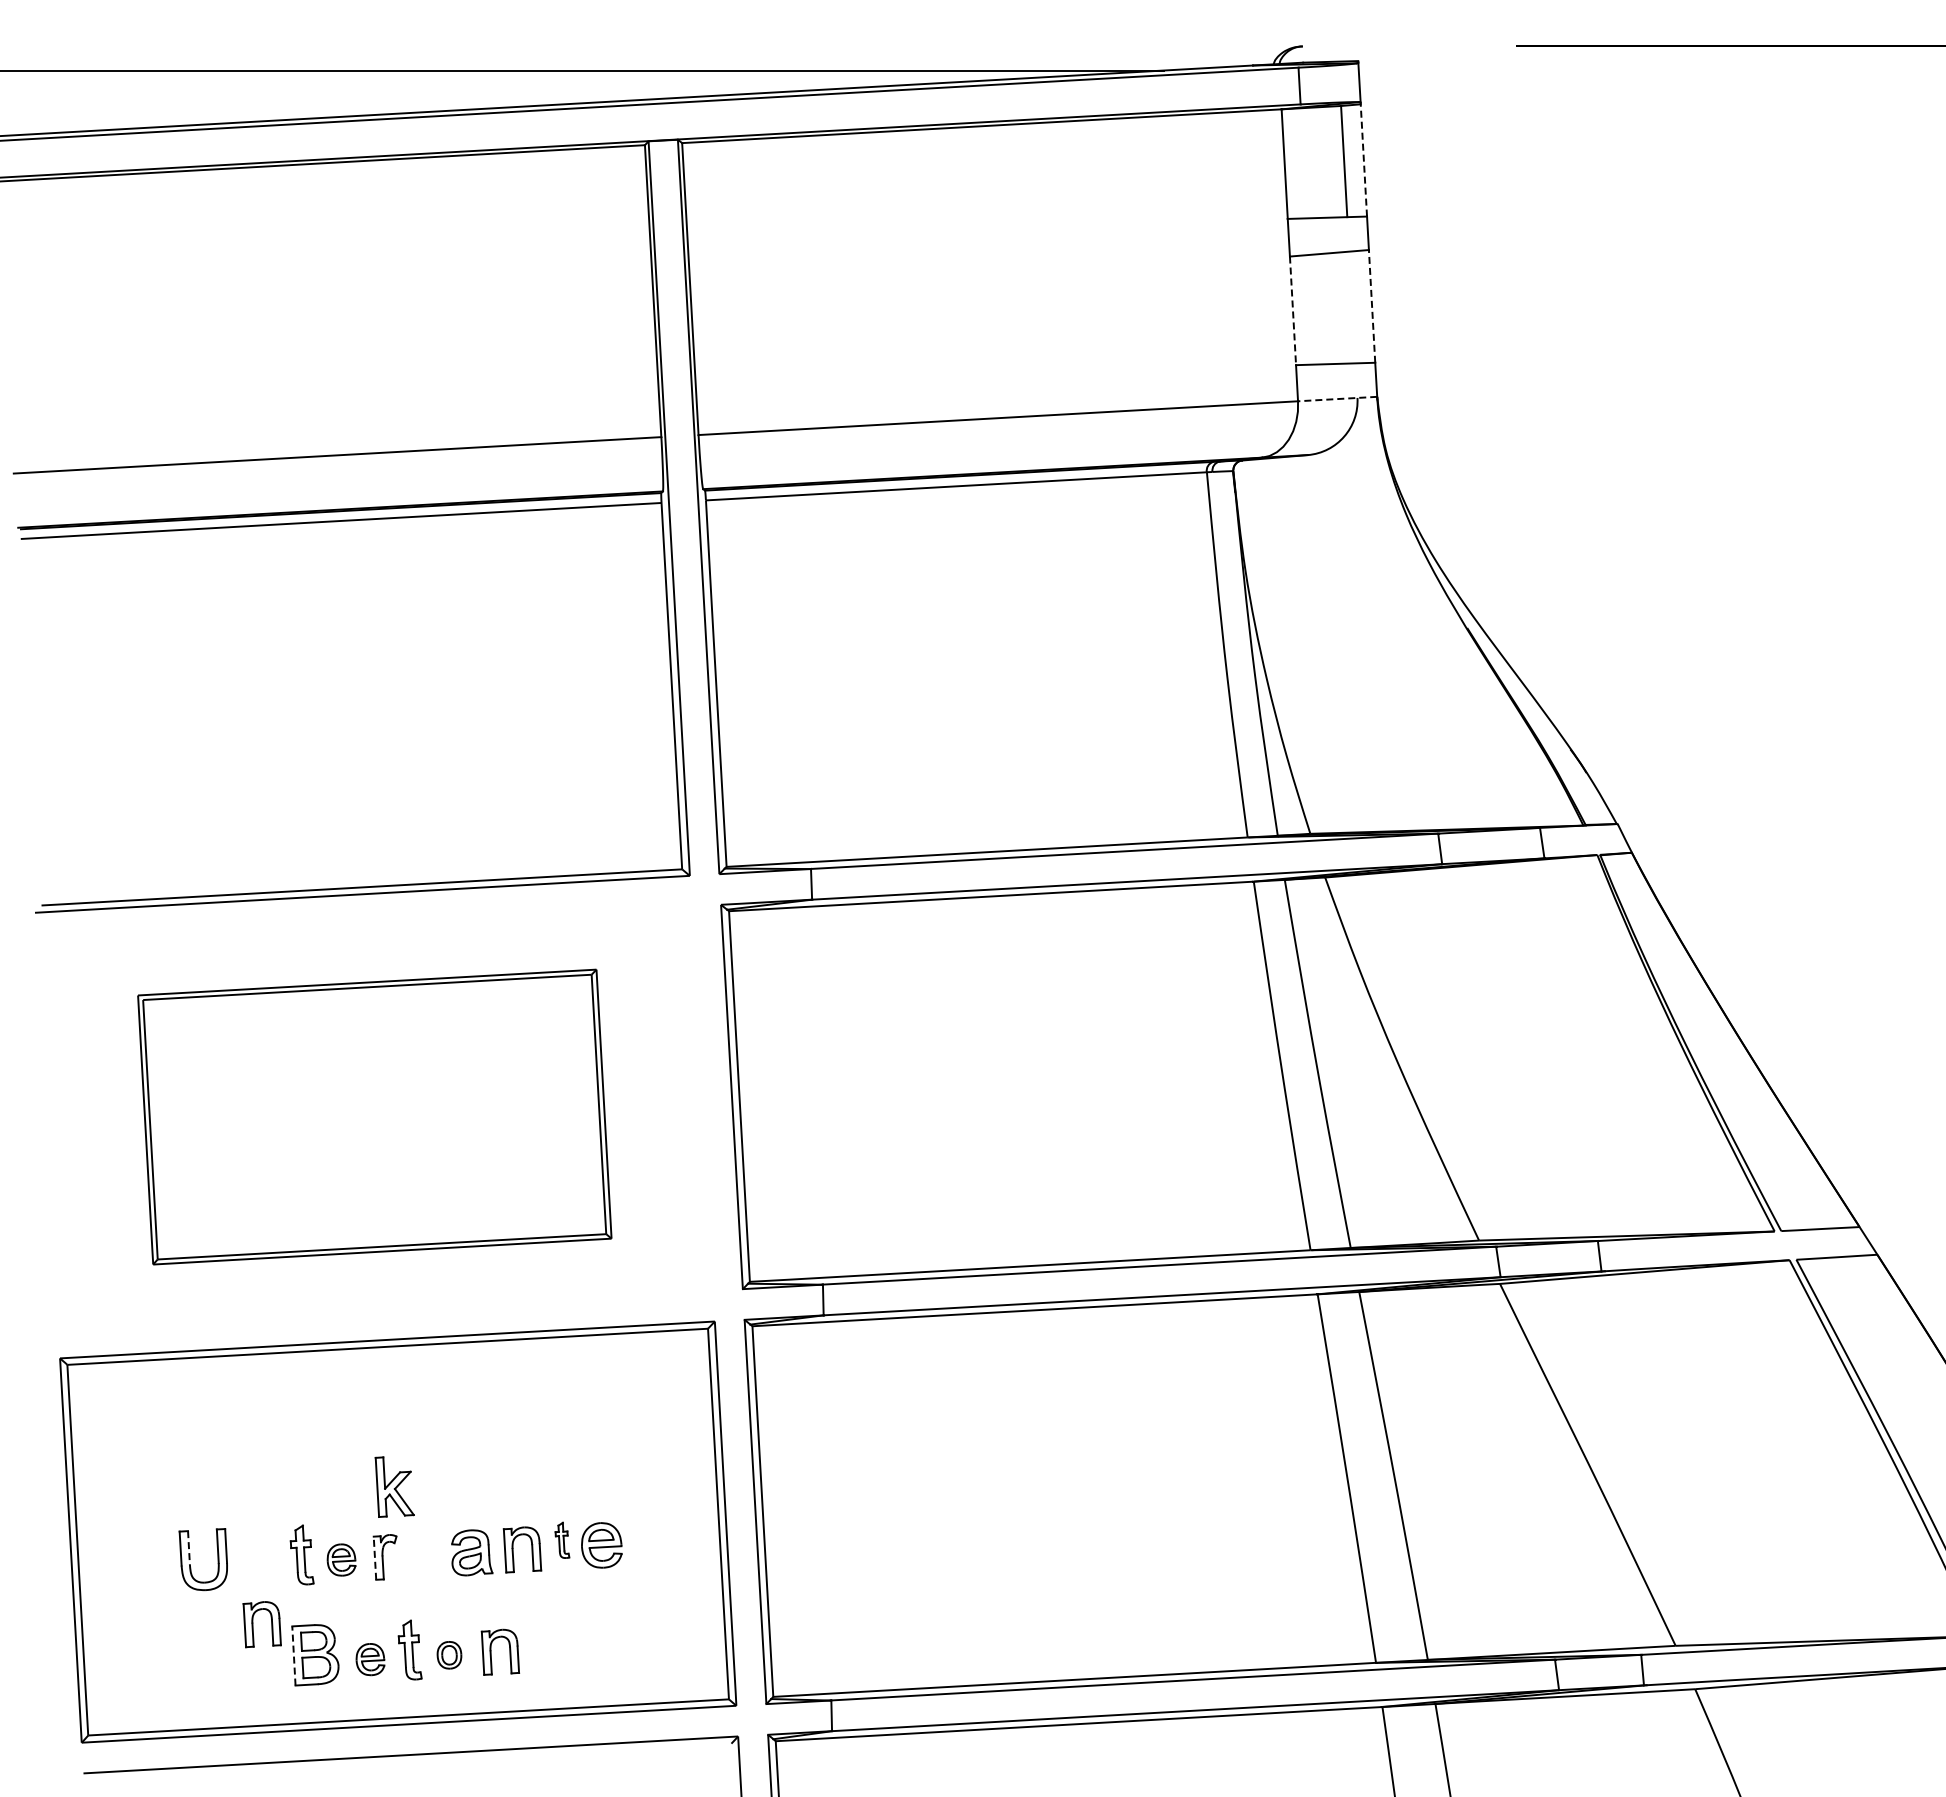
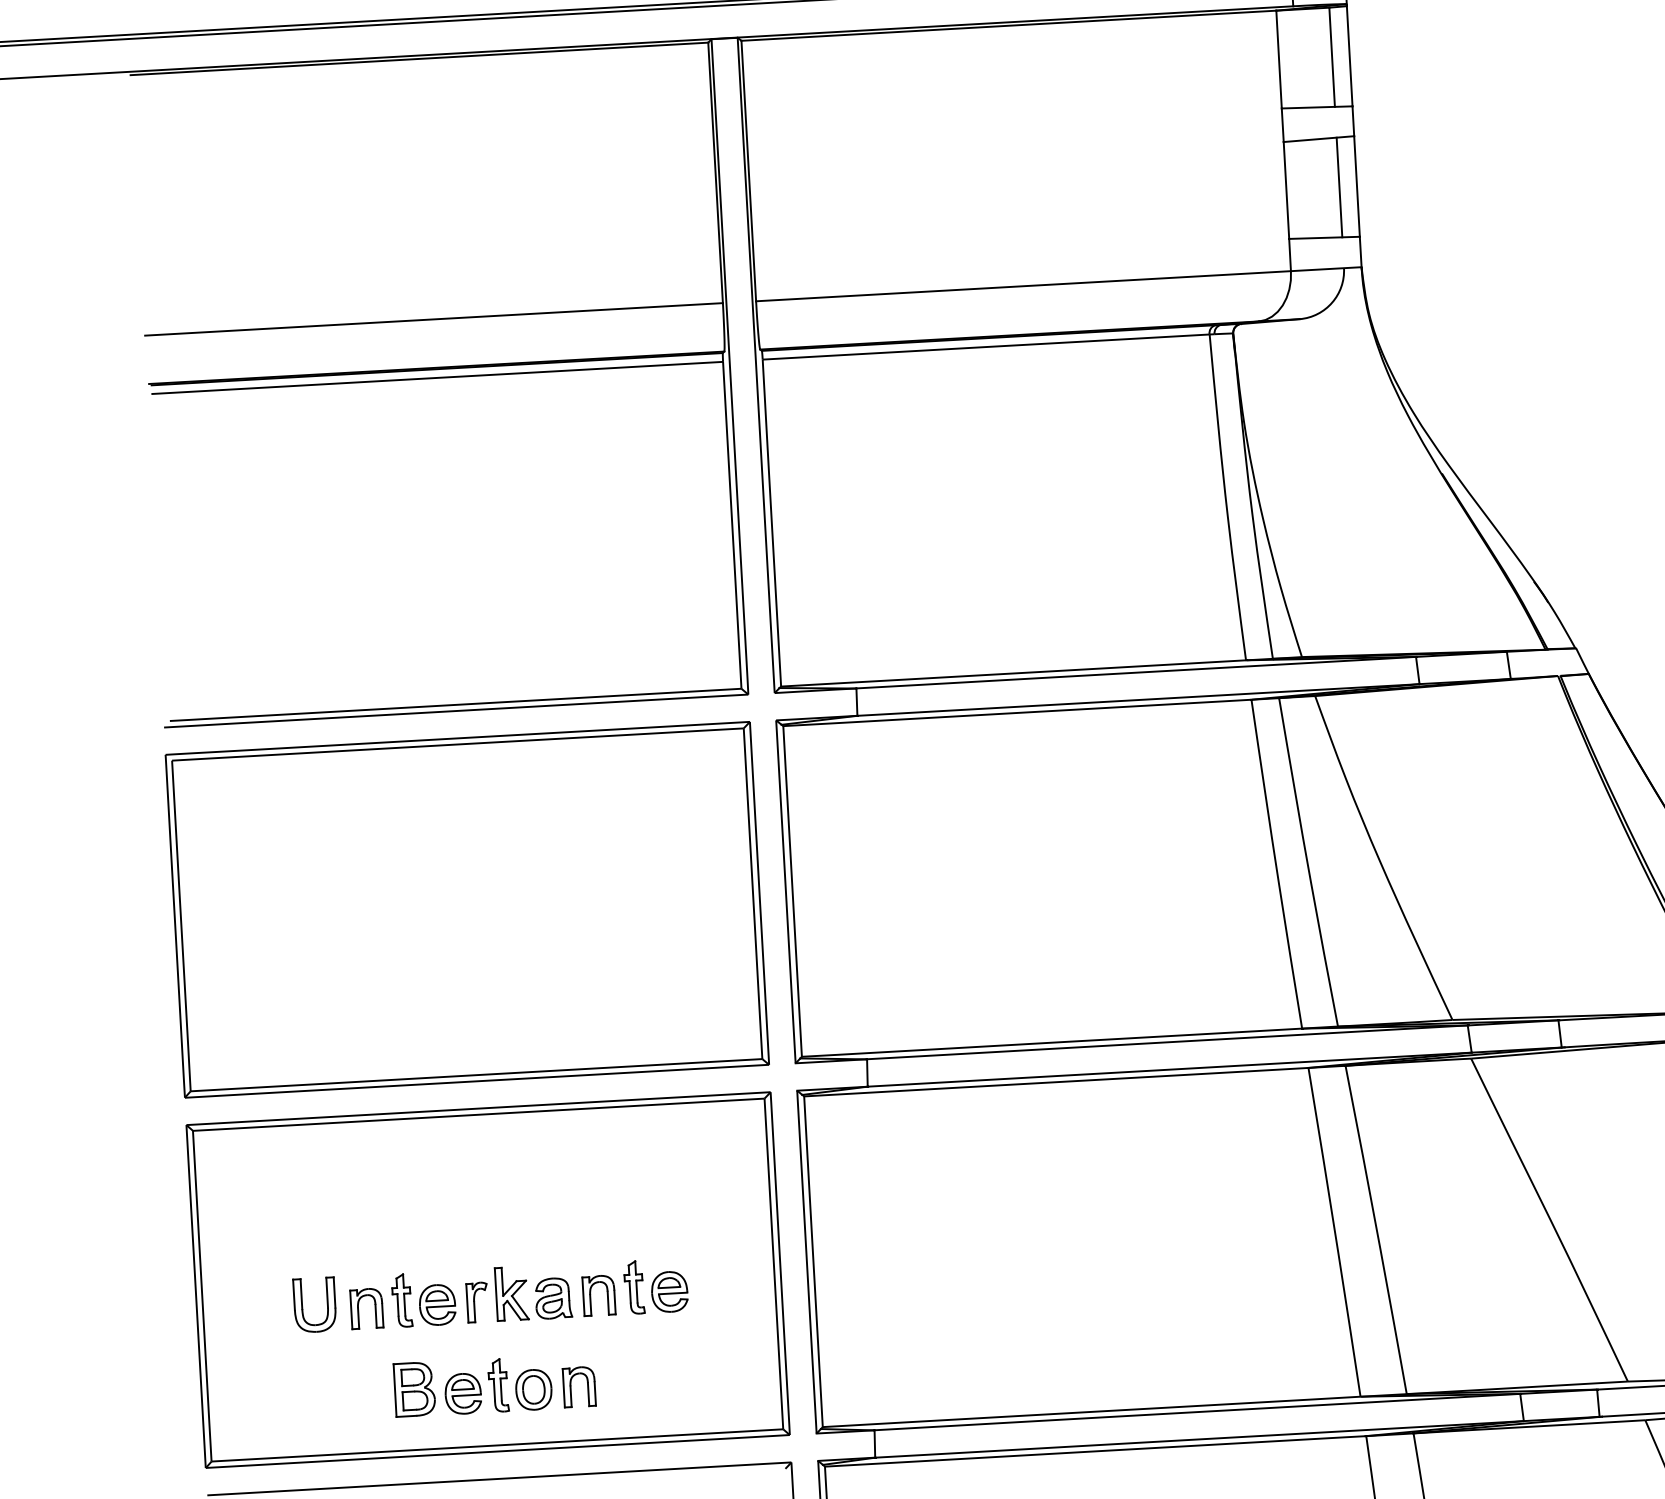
line: (1363, 159) -> (1349, 55), dashed -> solid
line: (1372, 305) -> (1357, 185), dashed -> solid
line: (1352, 307) -> (1339, 187), added
line: (1293, 311) -> (1286, 191), dashed -> solid
line: (1337, 399) -> (1326, 269), dashed -> solid
part: (374, 1116) -> (466, 909), size x1.43
part: (394, 1486) -> (511, 1293), moved
part: (562, 1540) -> (634, 1287), size x1.67
line: (188, 1547) -> (301, 1293), dashed -> solid
line: (374, 1558) -> (466, 1303), dashed -> solid
part: (341, 1559) -> (437, 1304), size x1.43
part: (253, 1624) -> (359, 1308), moved
line: (293, 1655) -> (394, 1390), dashed -> solid
part: (449, 1655) -> (533, 1390), size x1.67
part: (370, 1659) -> (463, 1393), size x1.43

